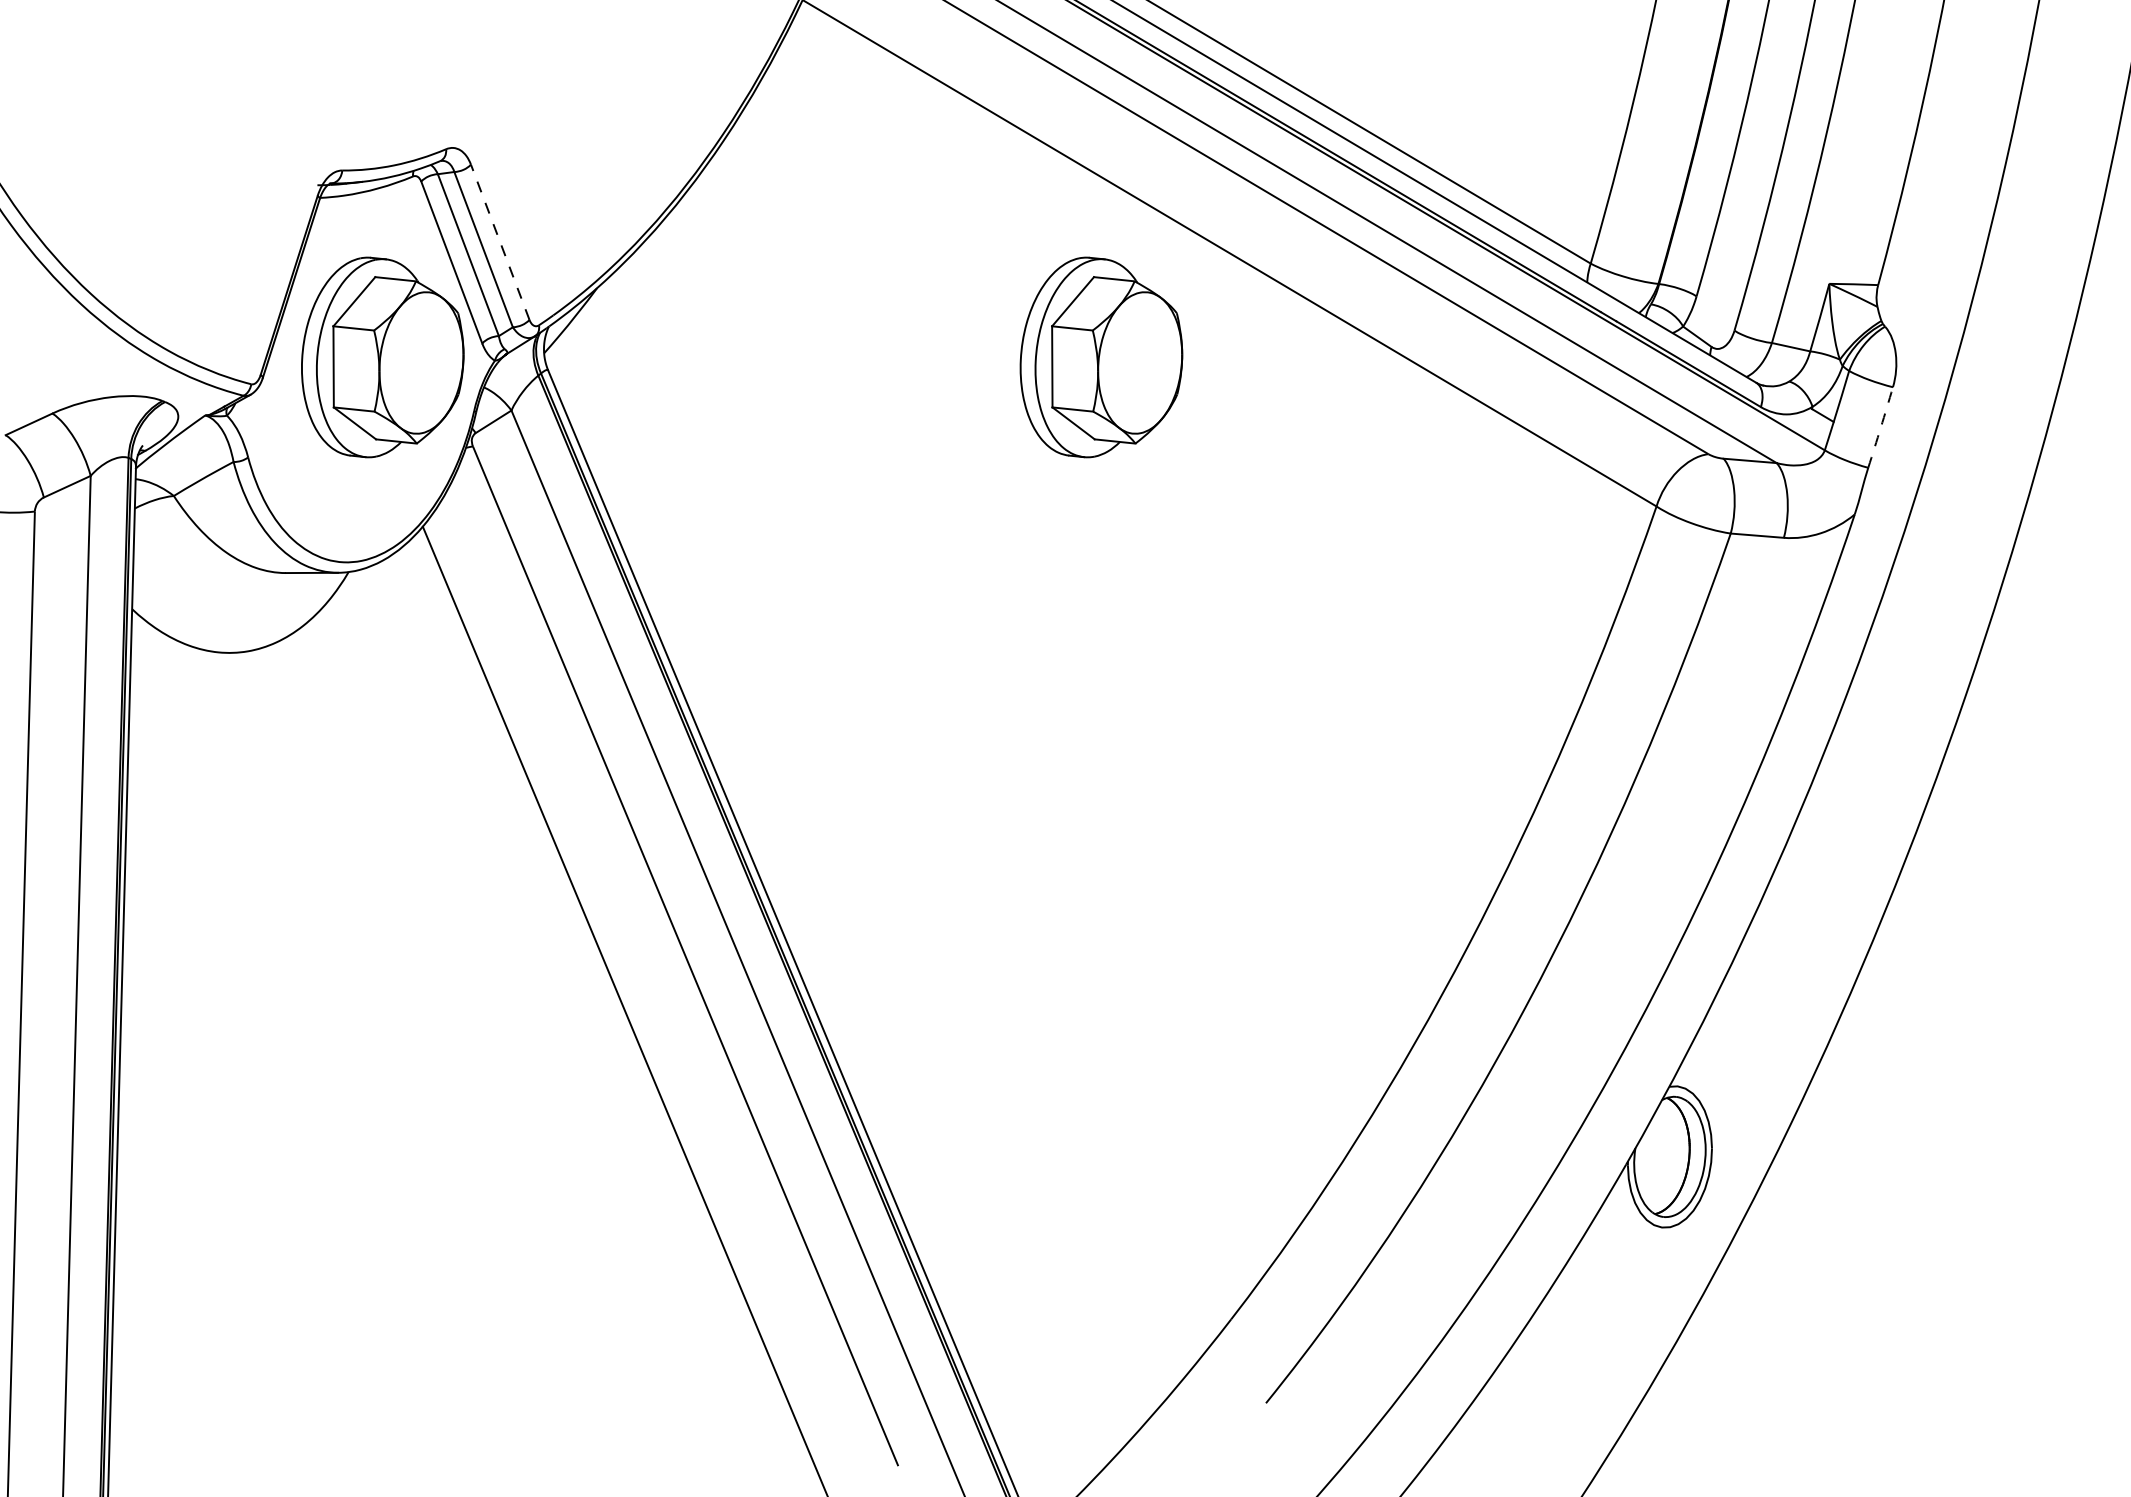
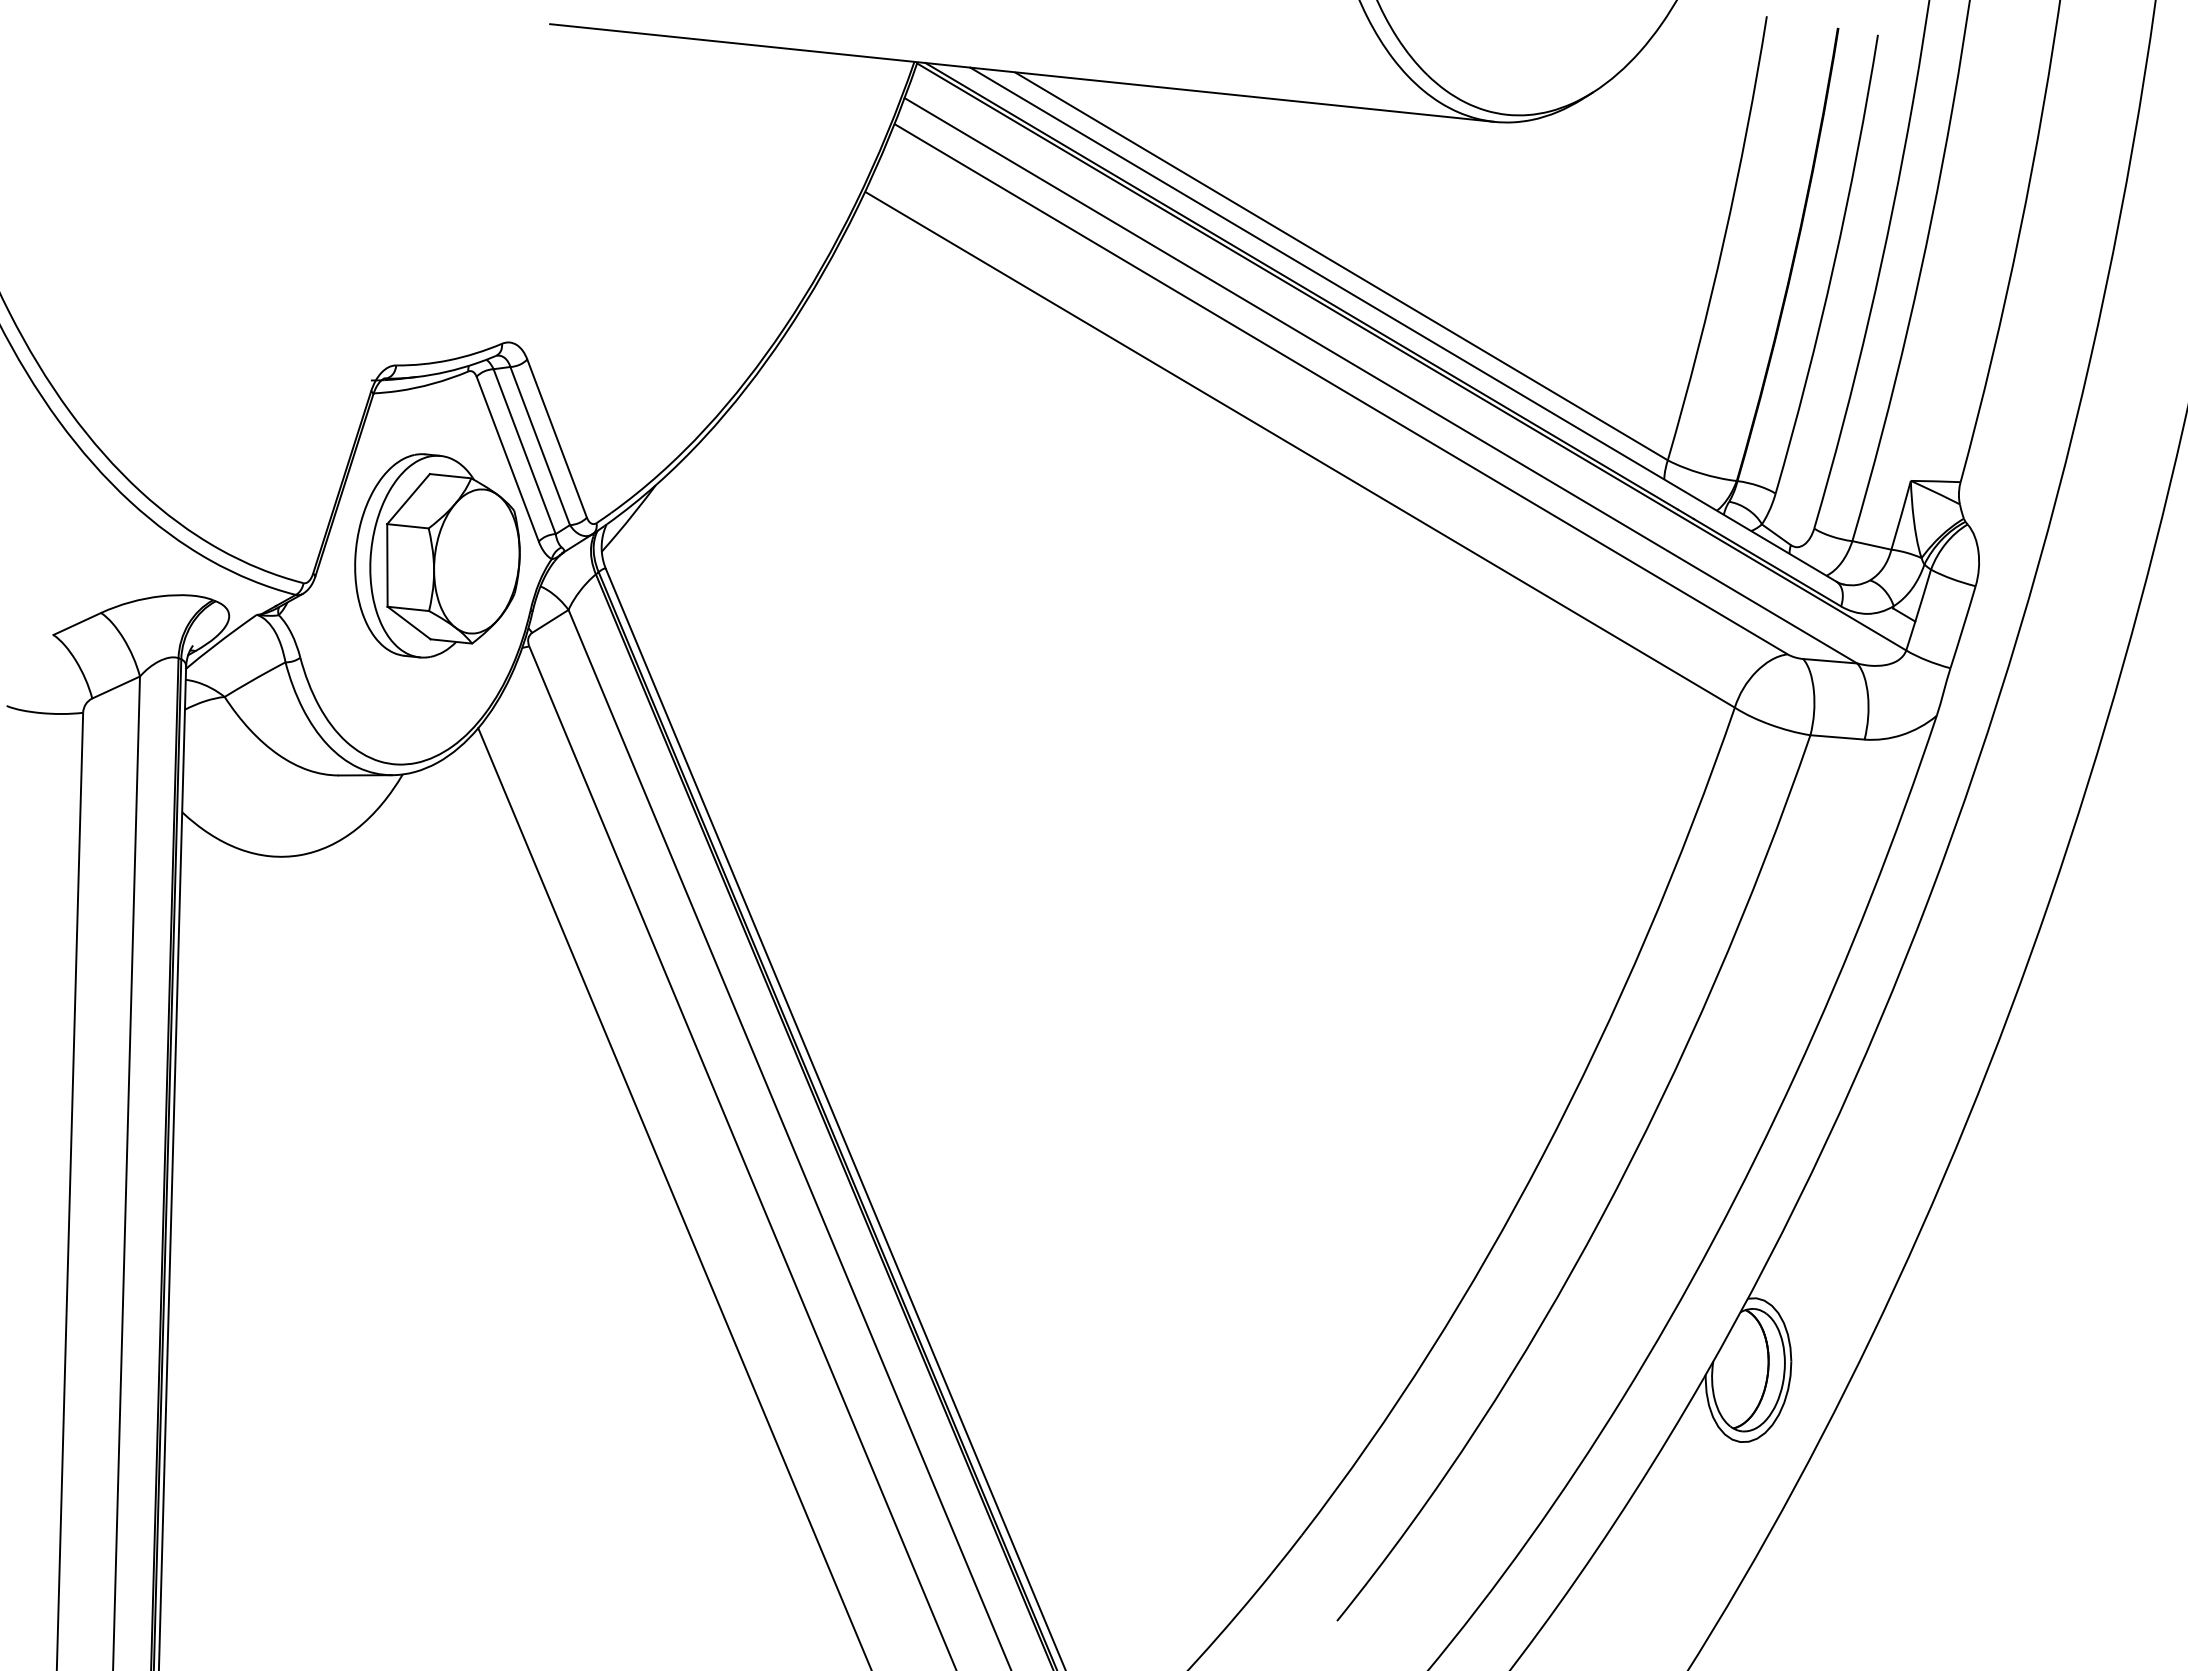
line: (500, 242) -> (557, 438), dashed -> solid
part: (1101, 357) -> (1169, 555), removed
arc: (1881, 427) -> (1963, 627), dashed -> solid

